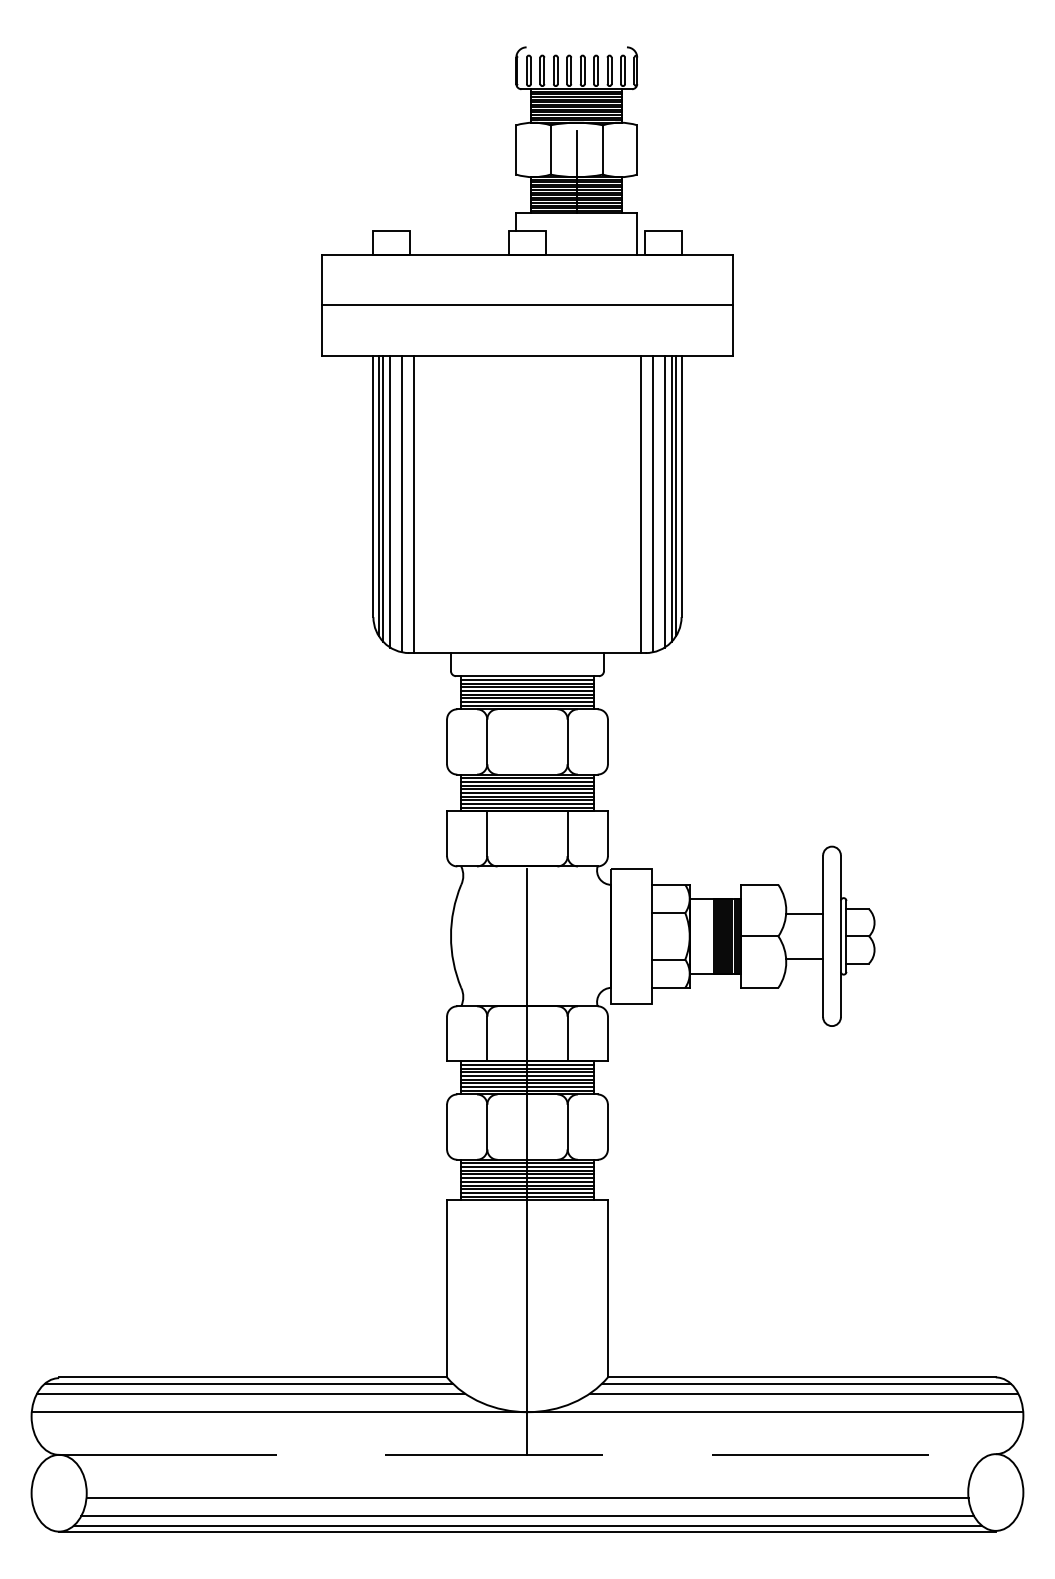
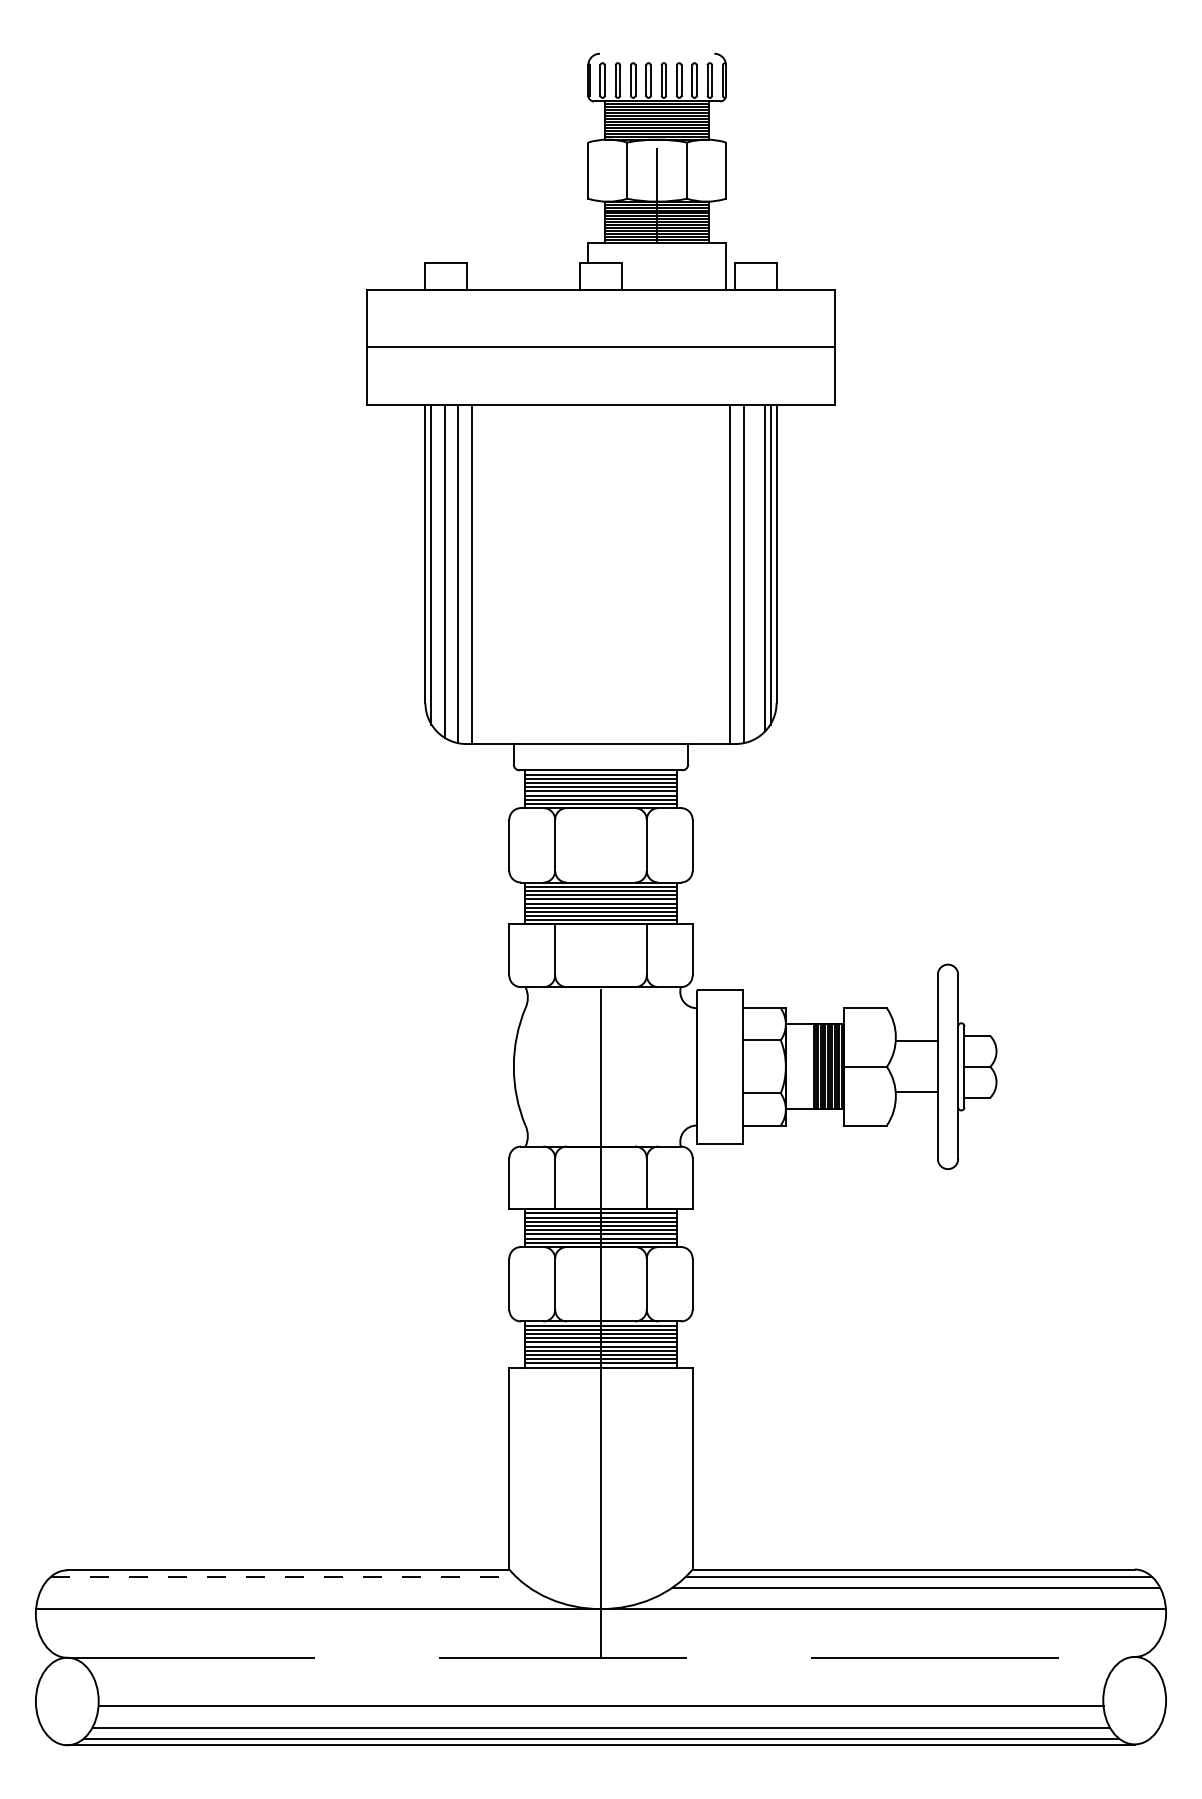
line: (383, 498) -> (436, 567), removed
line: (664, 501) -> (757, 571), removed
line: (249, 1384) -> (284, 1577), solid -> dashed
line: (251, 1393) -> (286, 1587), removed

